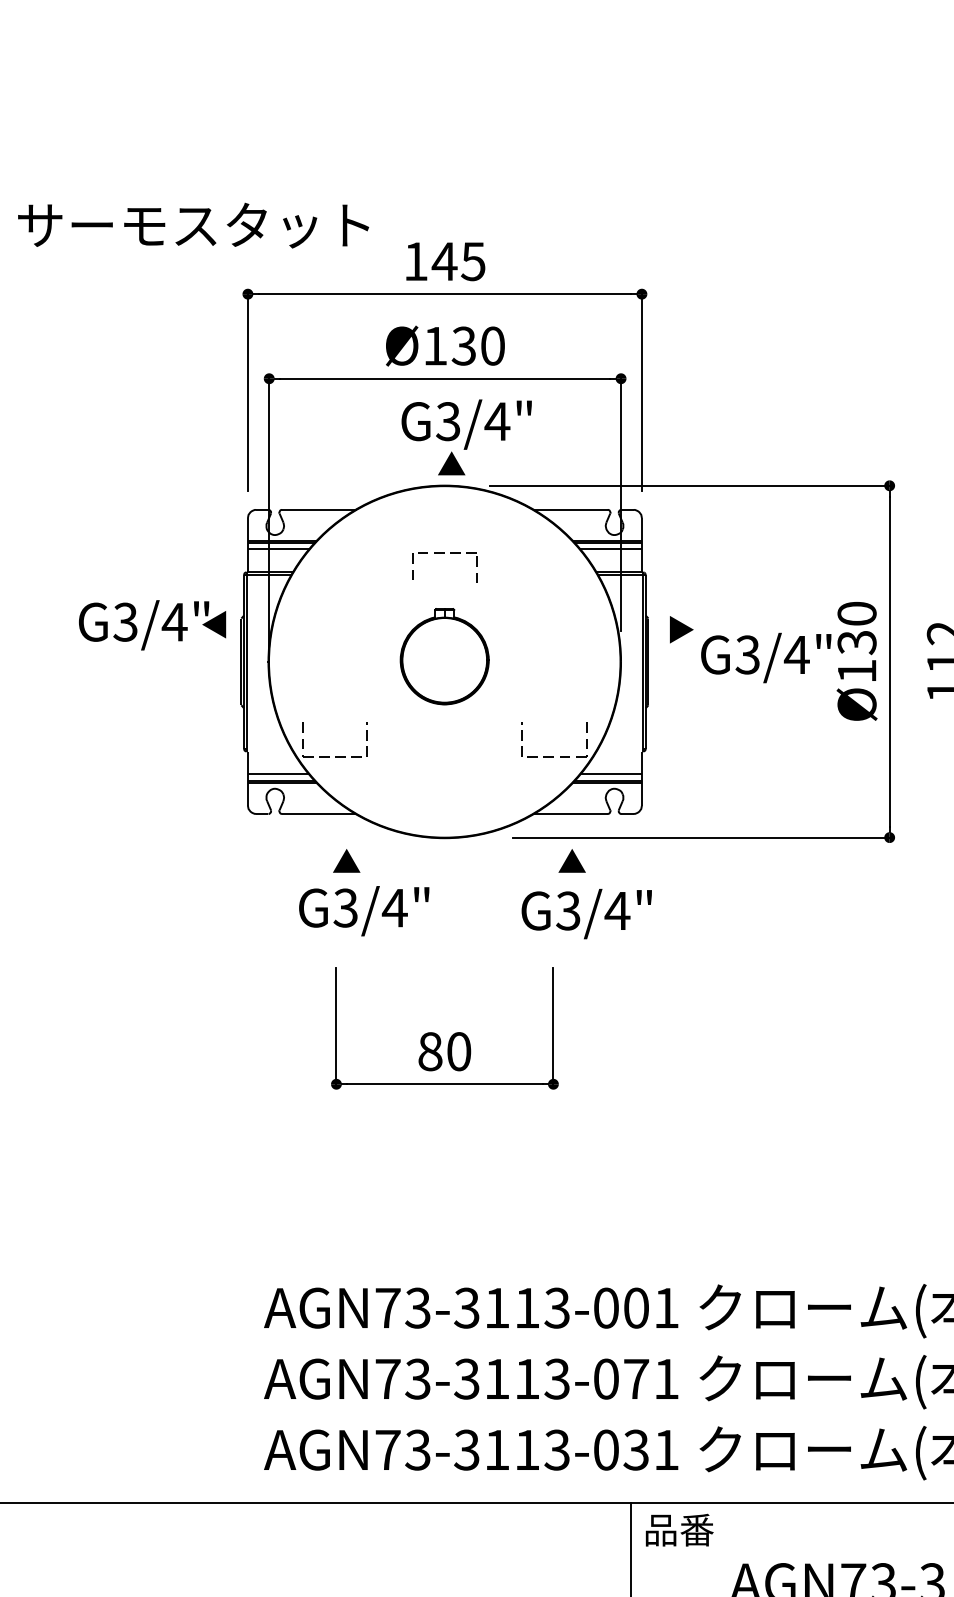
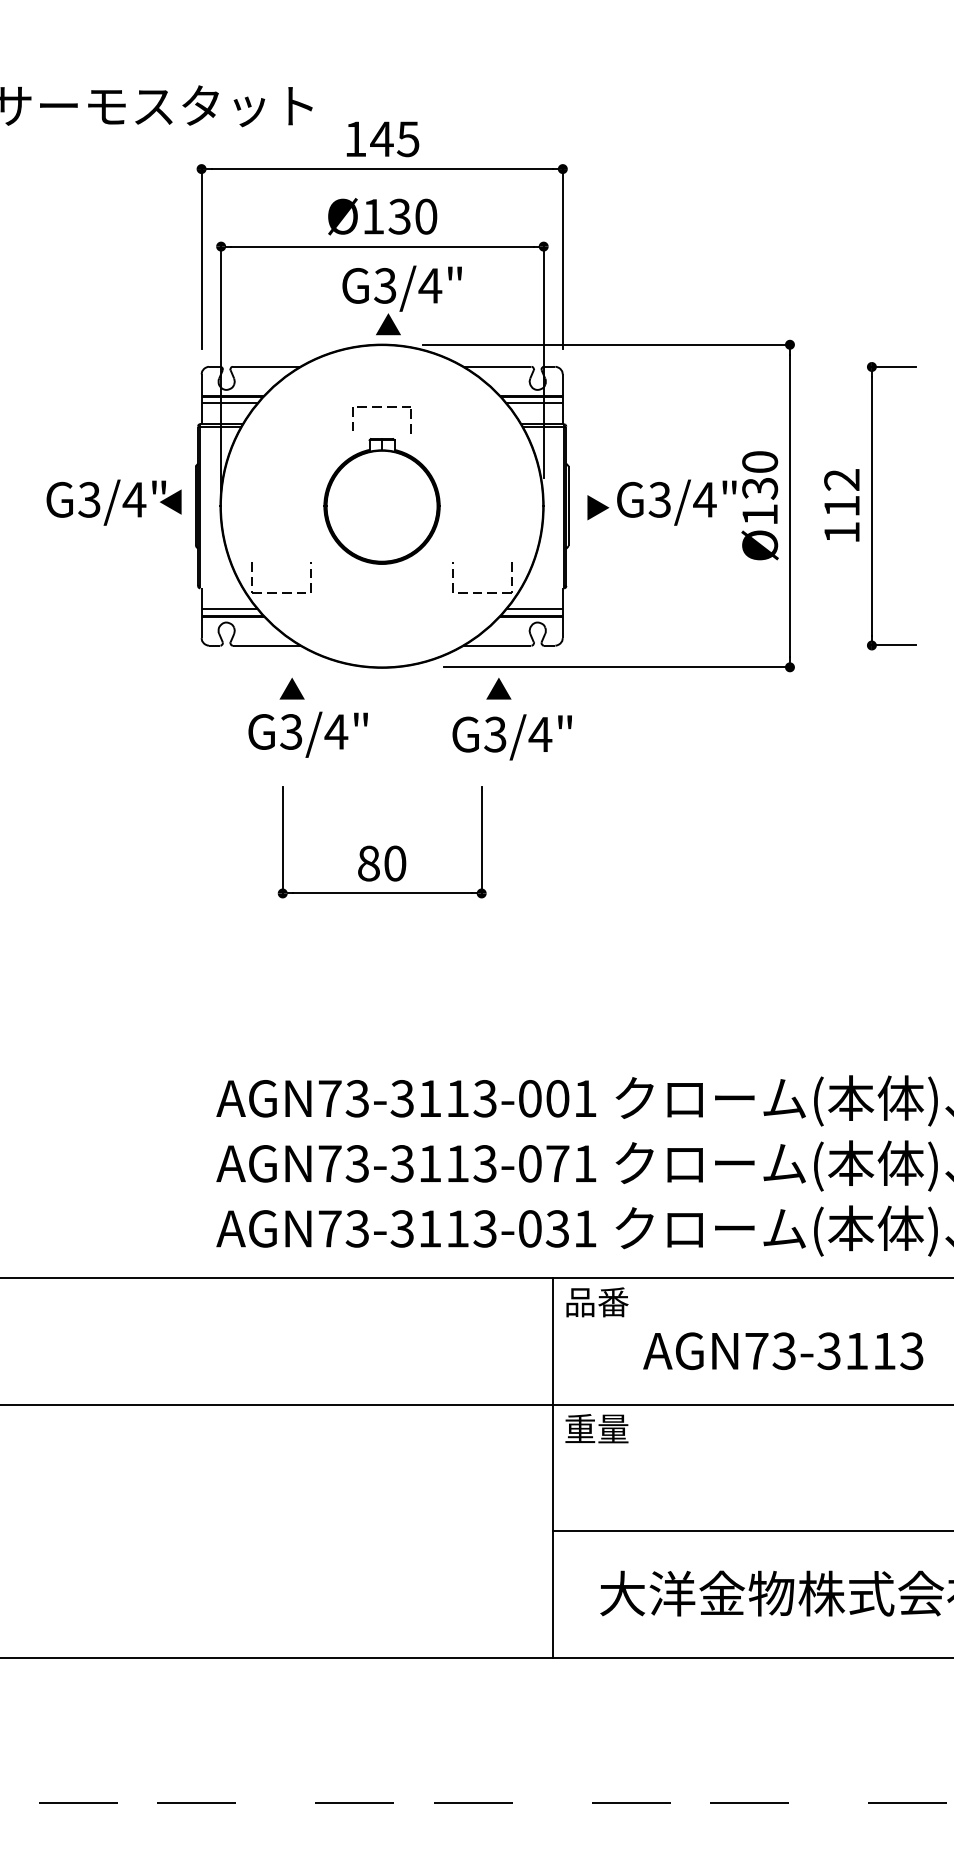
text: (151, 625) -> (113, 502), moved
text: (681, 629) -> (598, 507), moved
part: (444, 656) -> (381, 501), size x1.43

